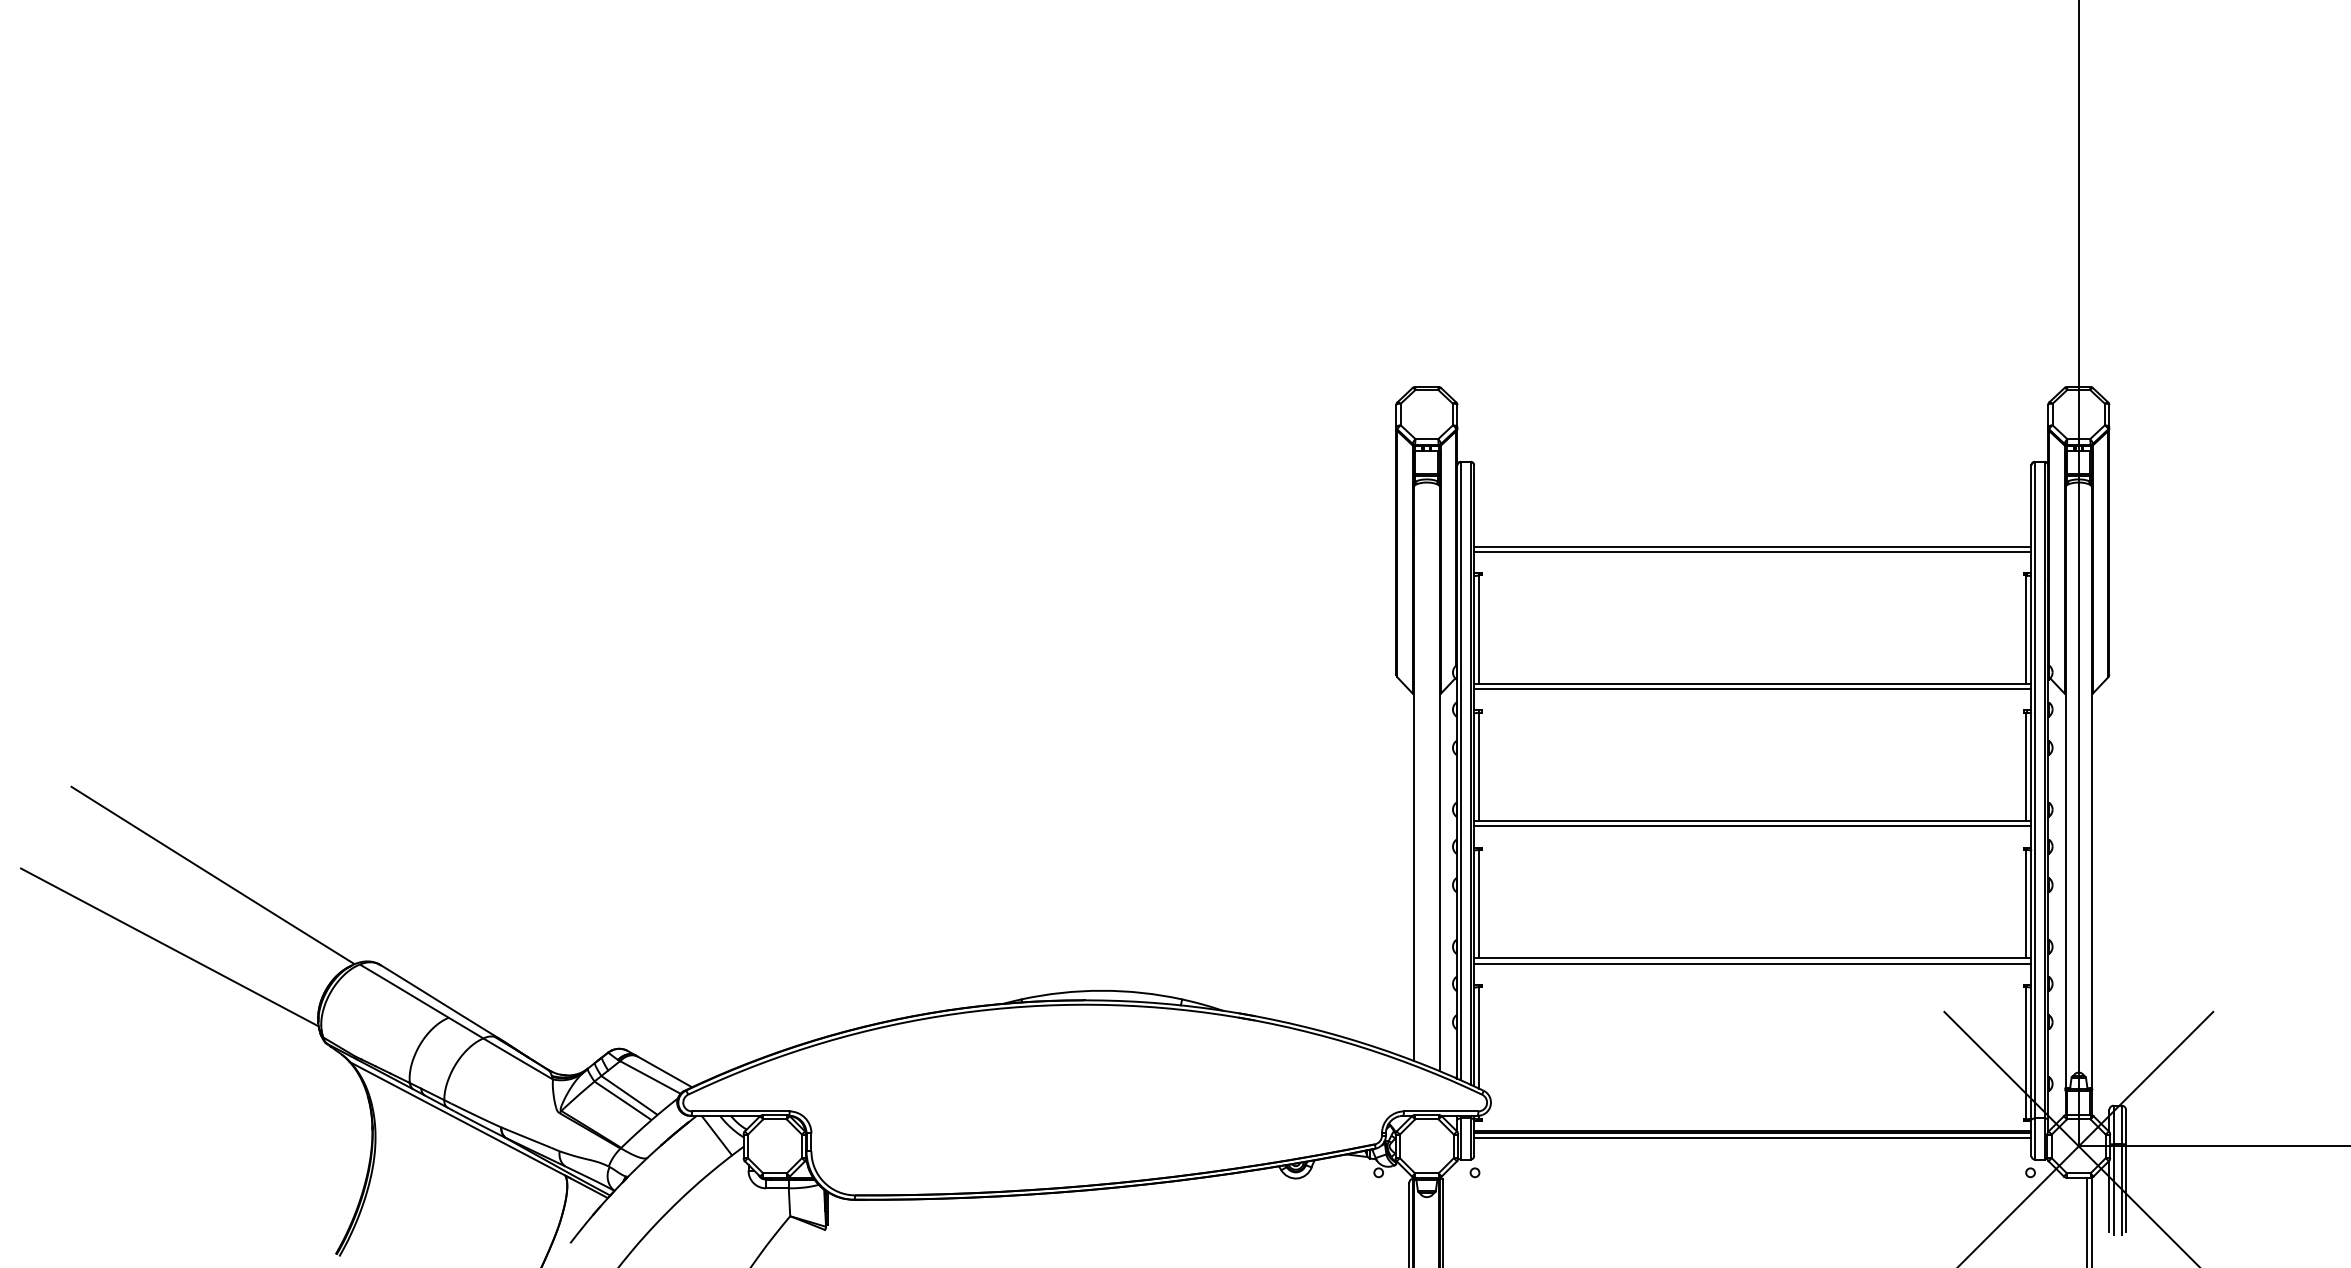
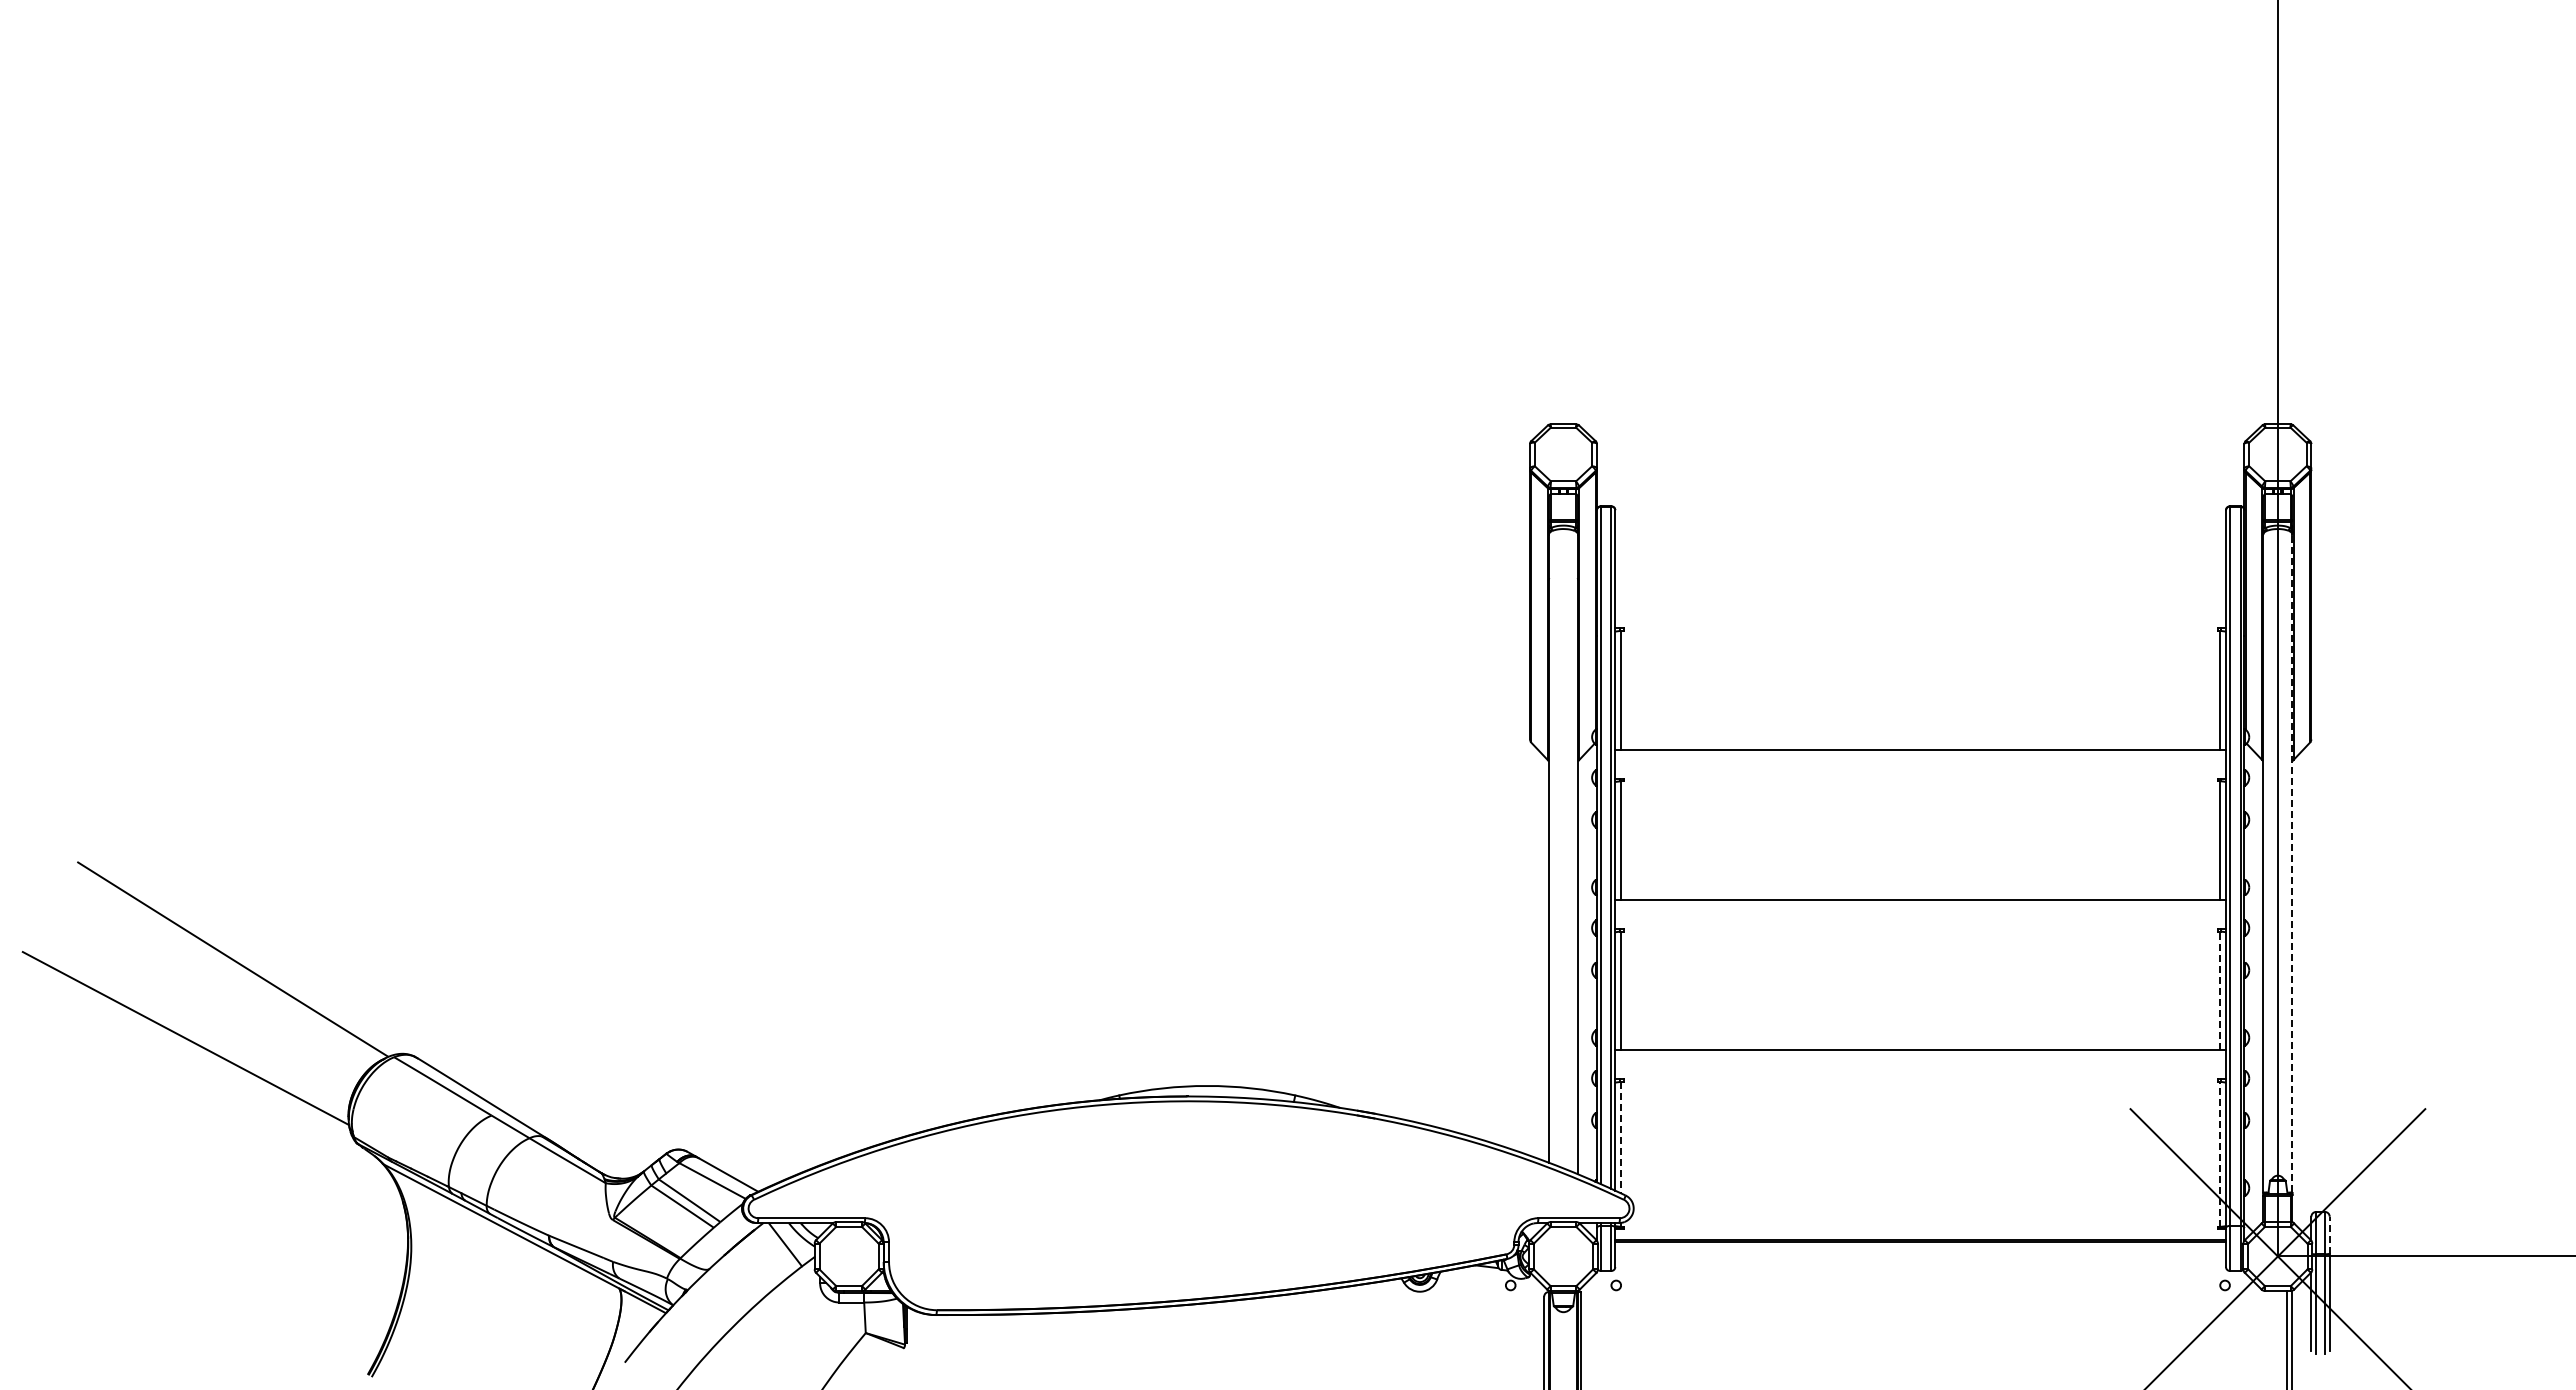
line: (1752, 546) -> (1920, 599), removed
line: (1752, 552) -> (1920, 605), removed
line: (1752, 689) -> (1920, 755), removed
line: (2092, 787) -> (2292, 863), solid -> dashed
line: (1752, 826) -> (1920, 905), removed
line: (2026, 903) -> (2220, 990), solid -> dashed
line: (1752, 963) -> (1920, 1056), removed
line: (1479, 1037) -> (1621, 1137), solid -> dashed
line: (2026, 1052) -> (2220, 1153), solid -> dashed
line: (2125, 1127) -> (2329, 1235), solid -> dashed
line: (1752, 1138) -> (1920, 1247), removed

